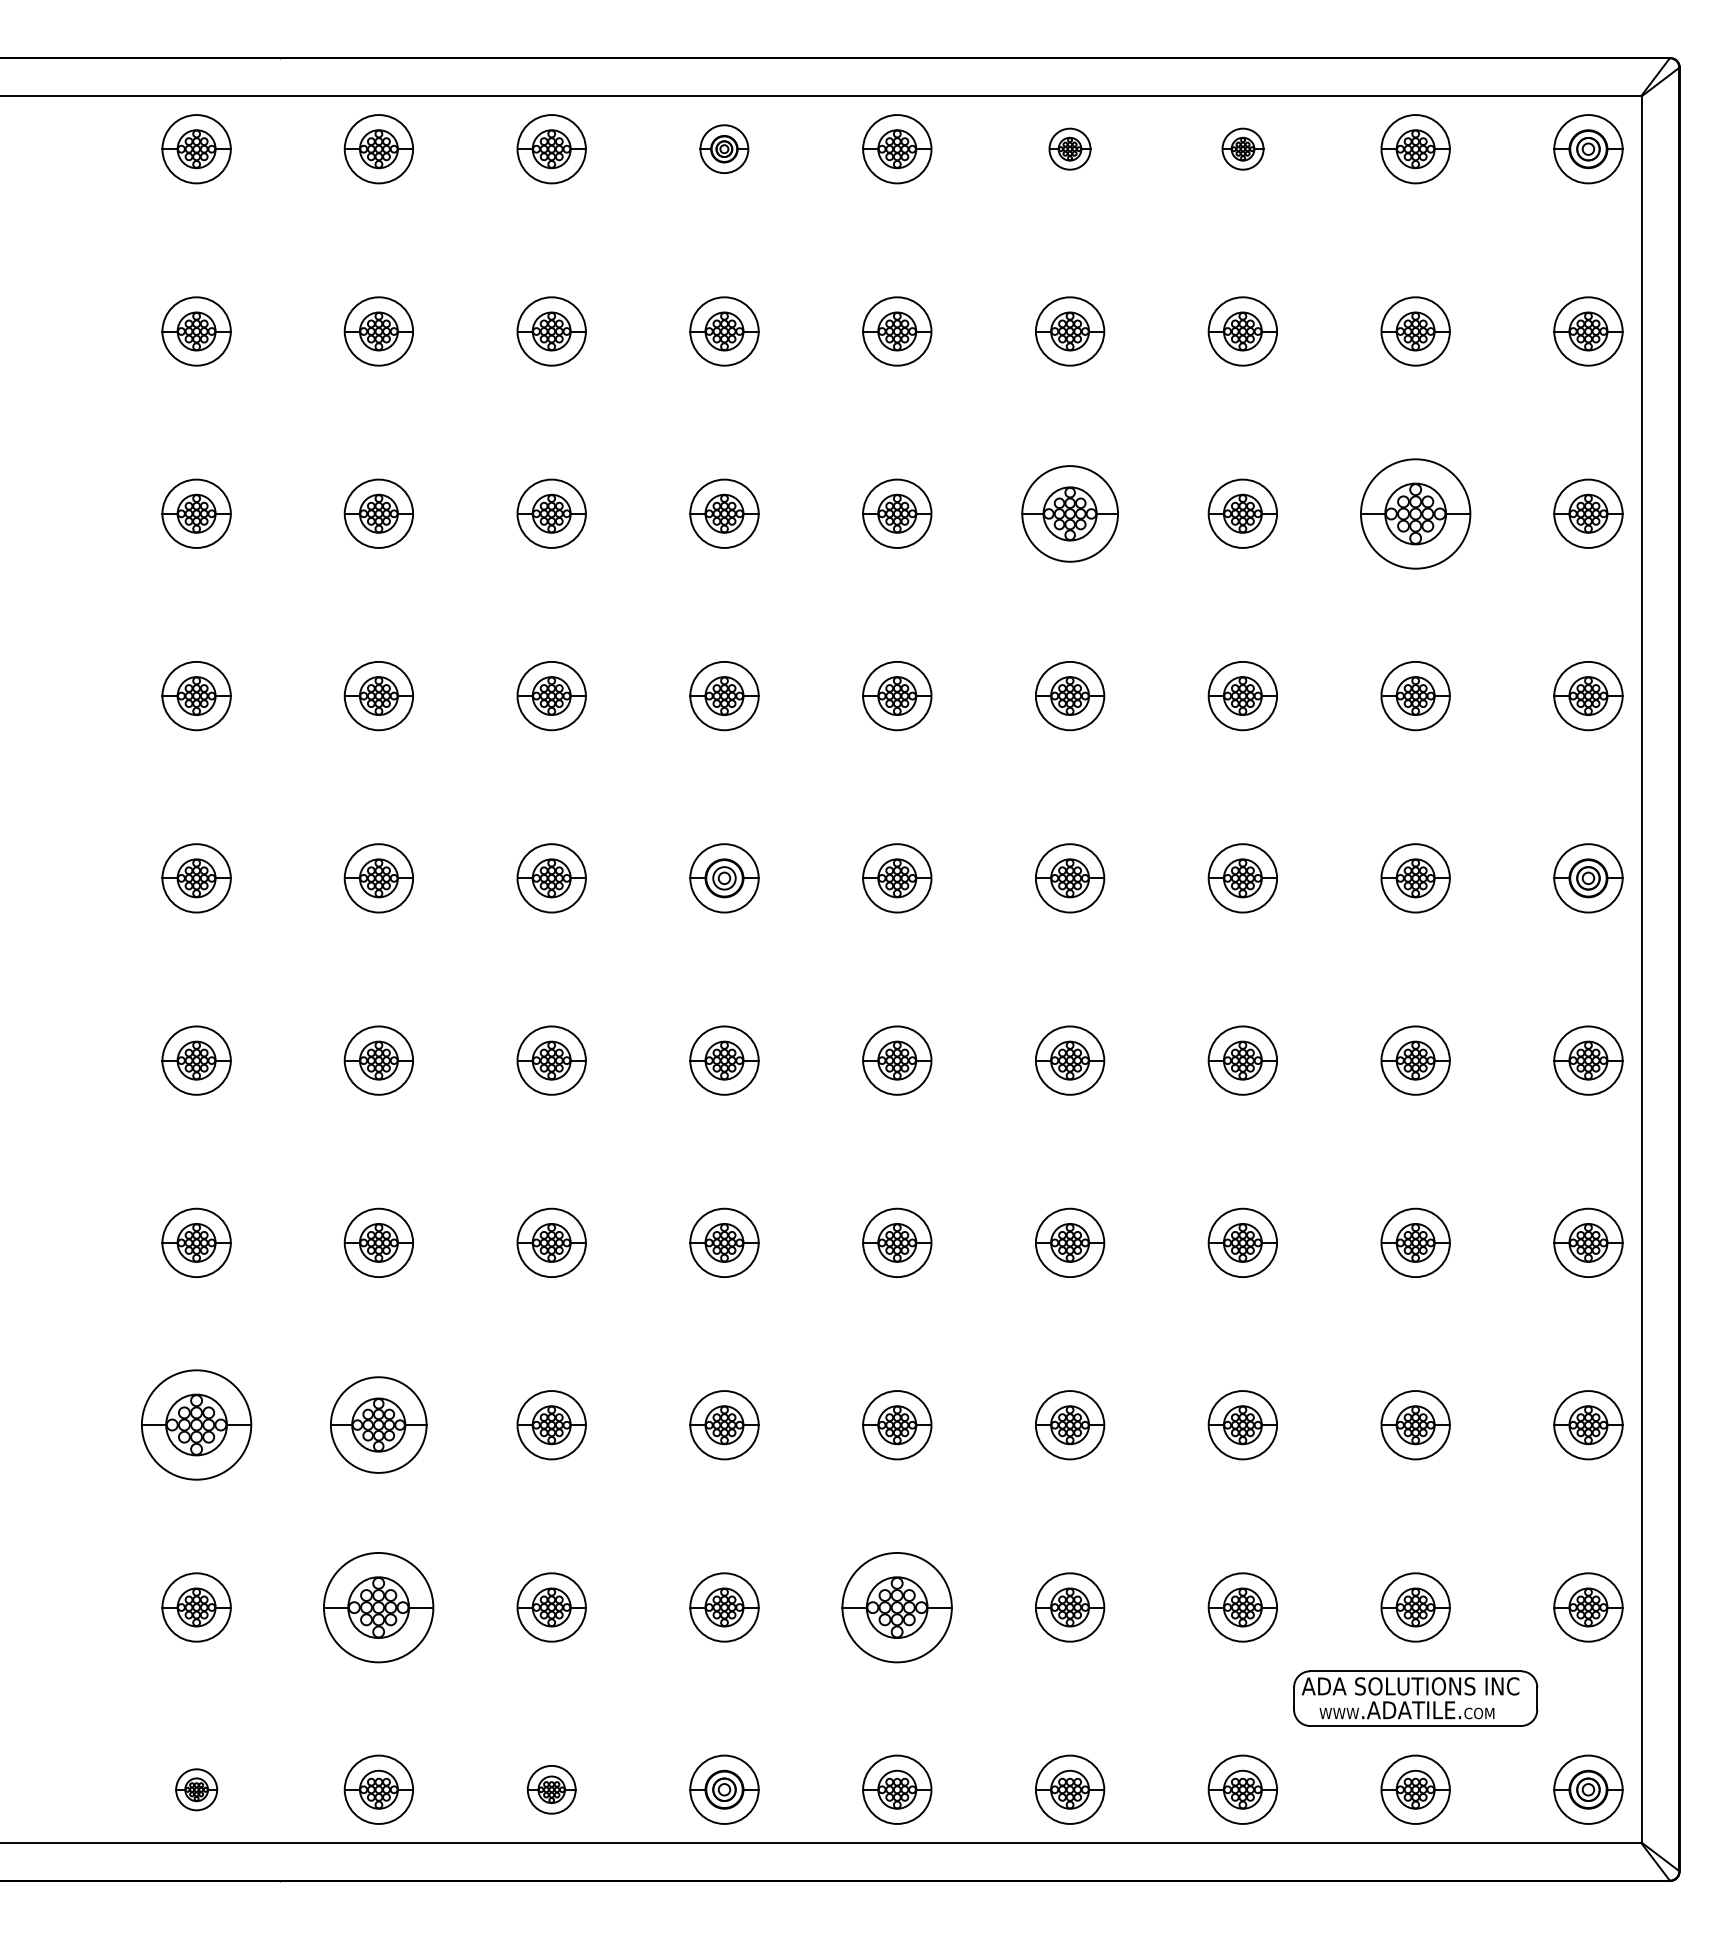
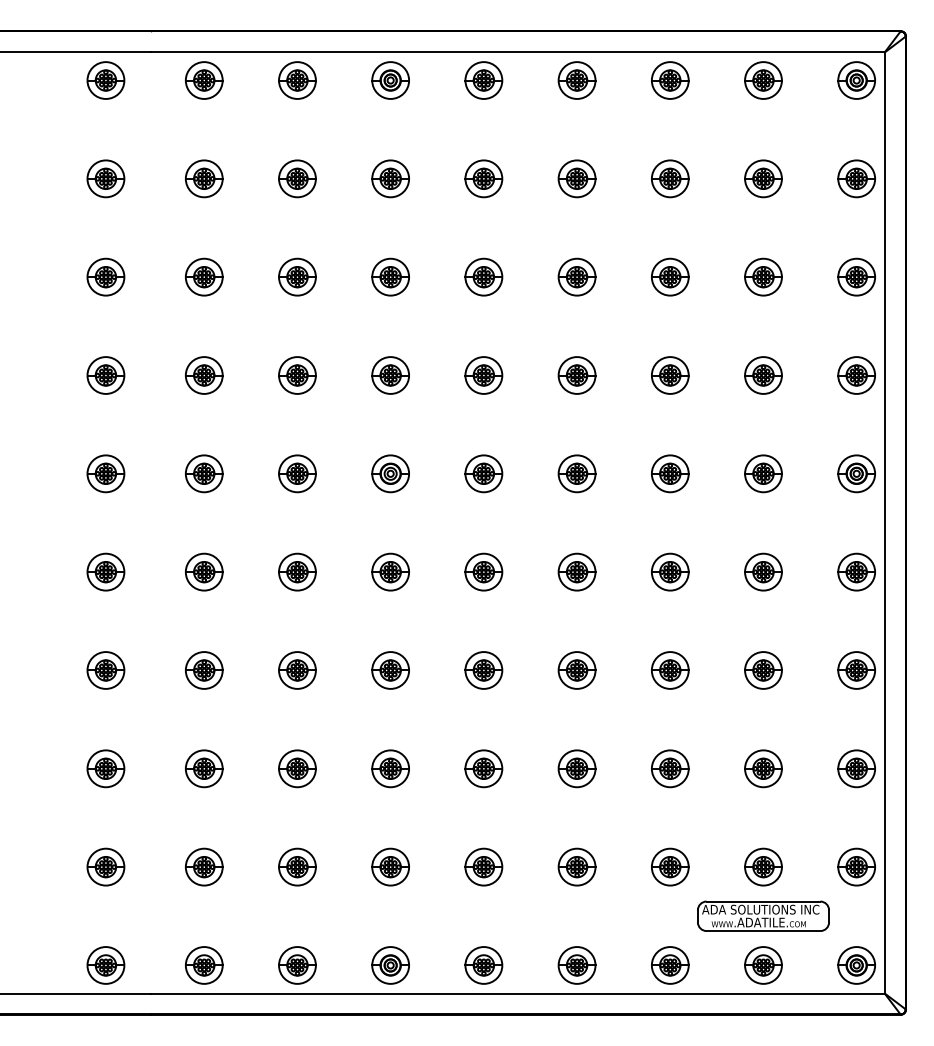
part: (724, 149) -> (390, 80), size x1.43
part: (1069, 149) -> (576, 80), size x1.67
part: (1243, 149) -> (670, 80), size x1.67
part: (1069, 512) -> (576, 276), size x0.71
part: (1415, 512) -> (763, 276), size x0.62
part: (195, 1424) -> (105, 768), size x0.62
part: (379, 1424) -> (204, 768), size x0.71
part: (379, 1606) -> (204, 866), size x0.62
part: (896, 1606) -> (483, 866), size x0.62
part: (195, 1789) -> (105, 965), size x1.67
part: (551, 1789) -> (297, 965), size x1.43

